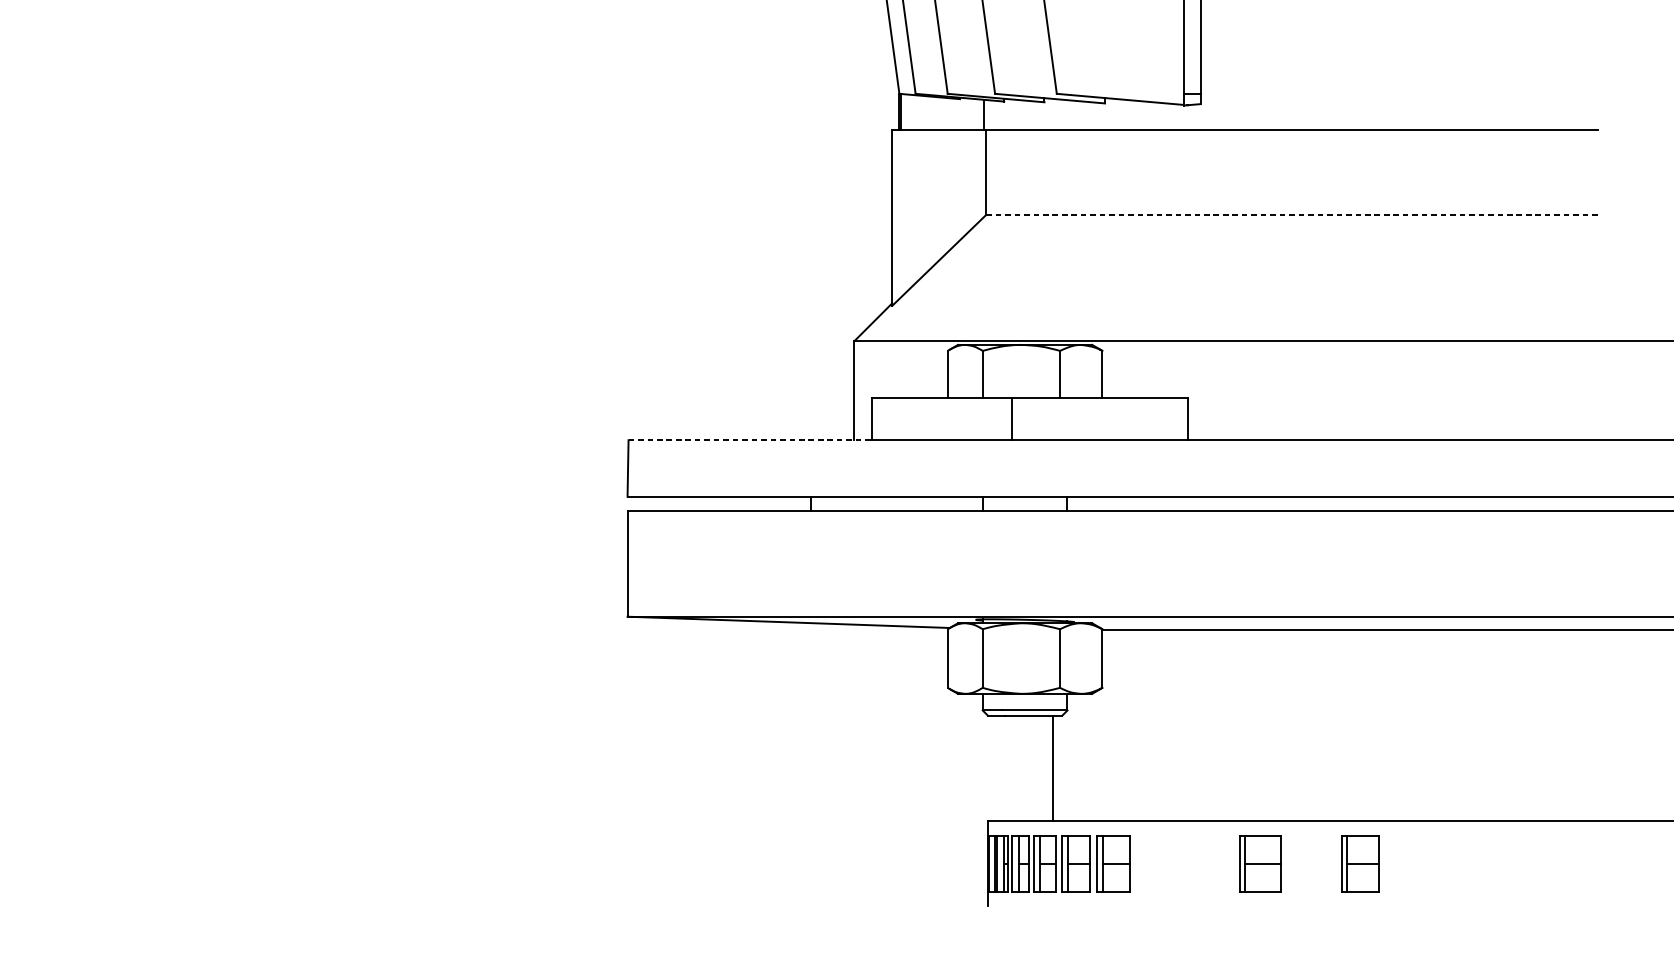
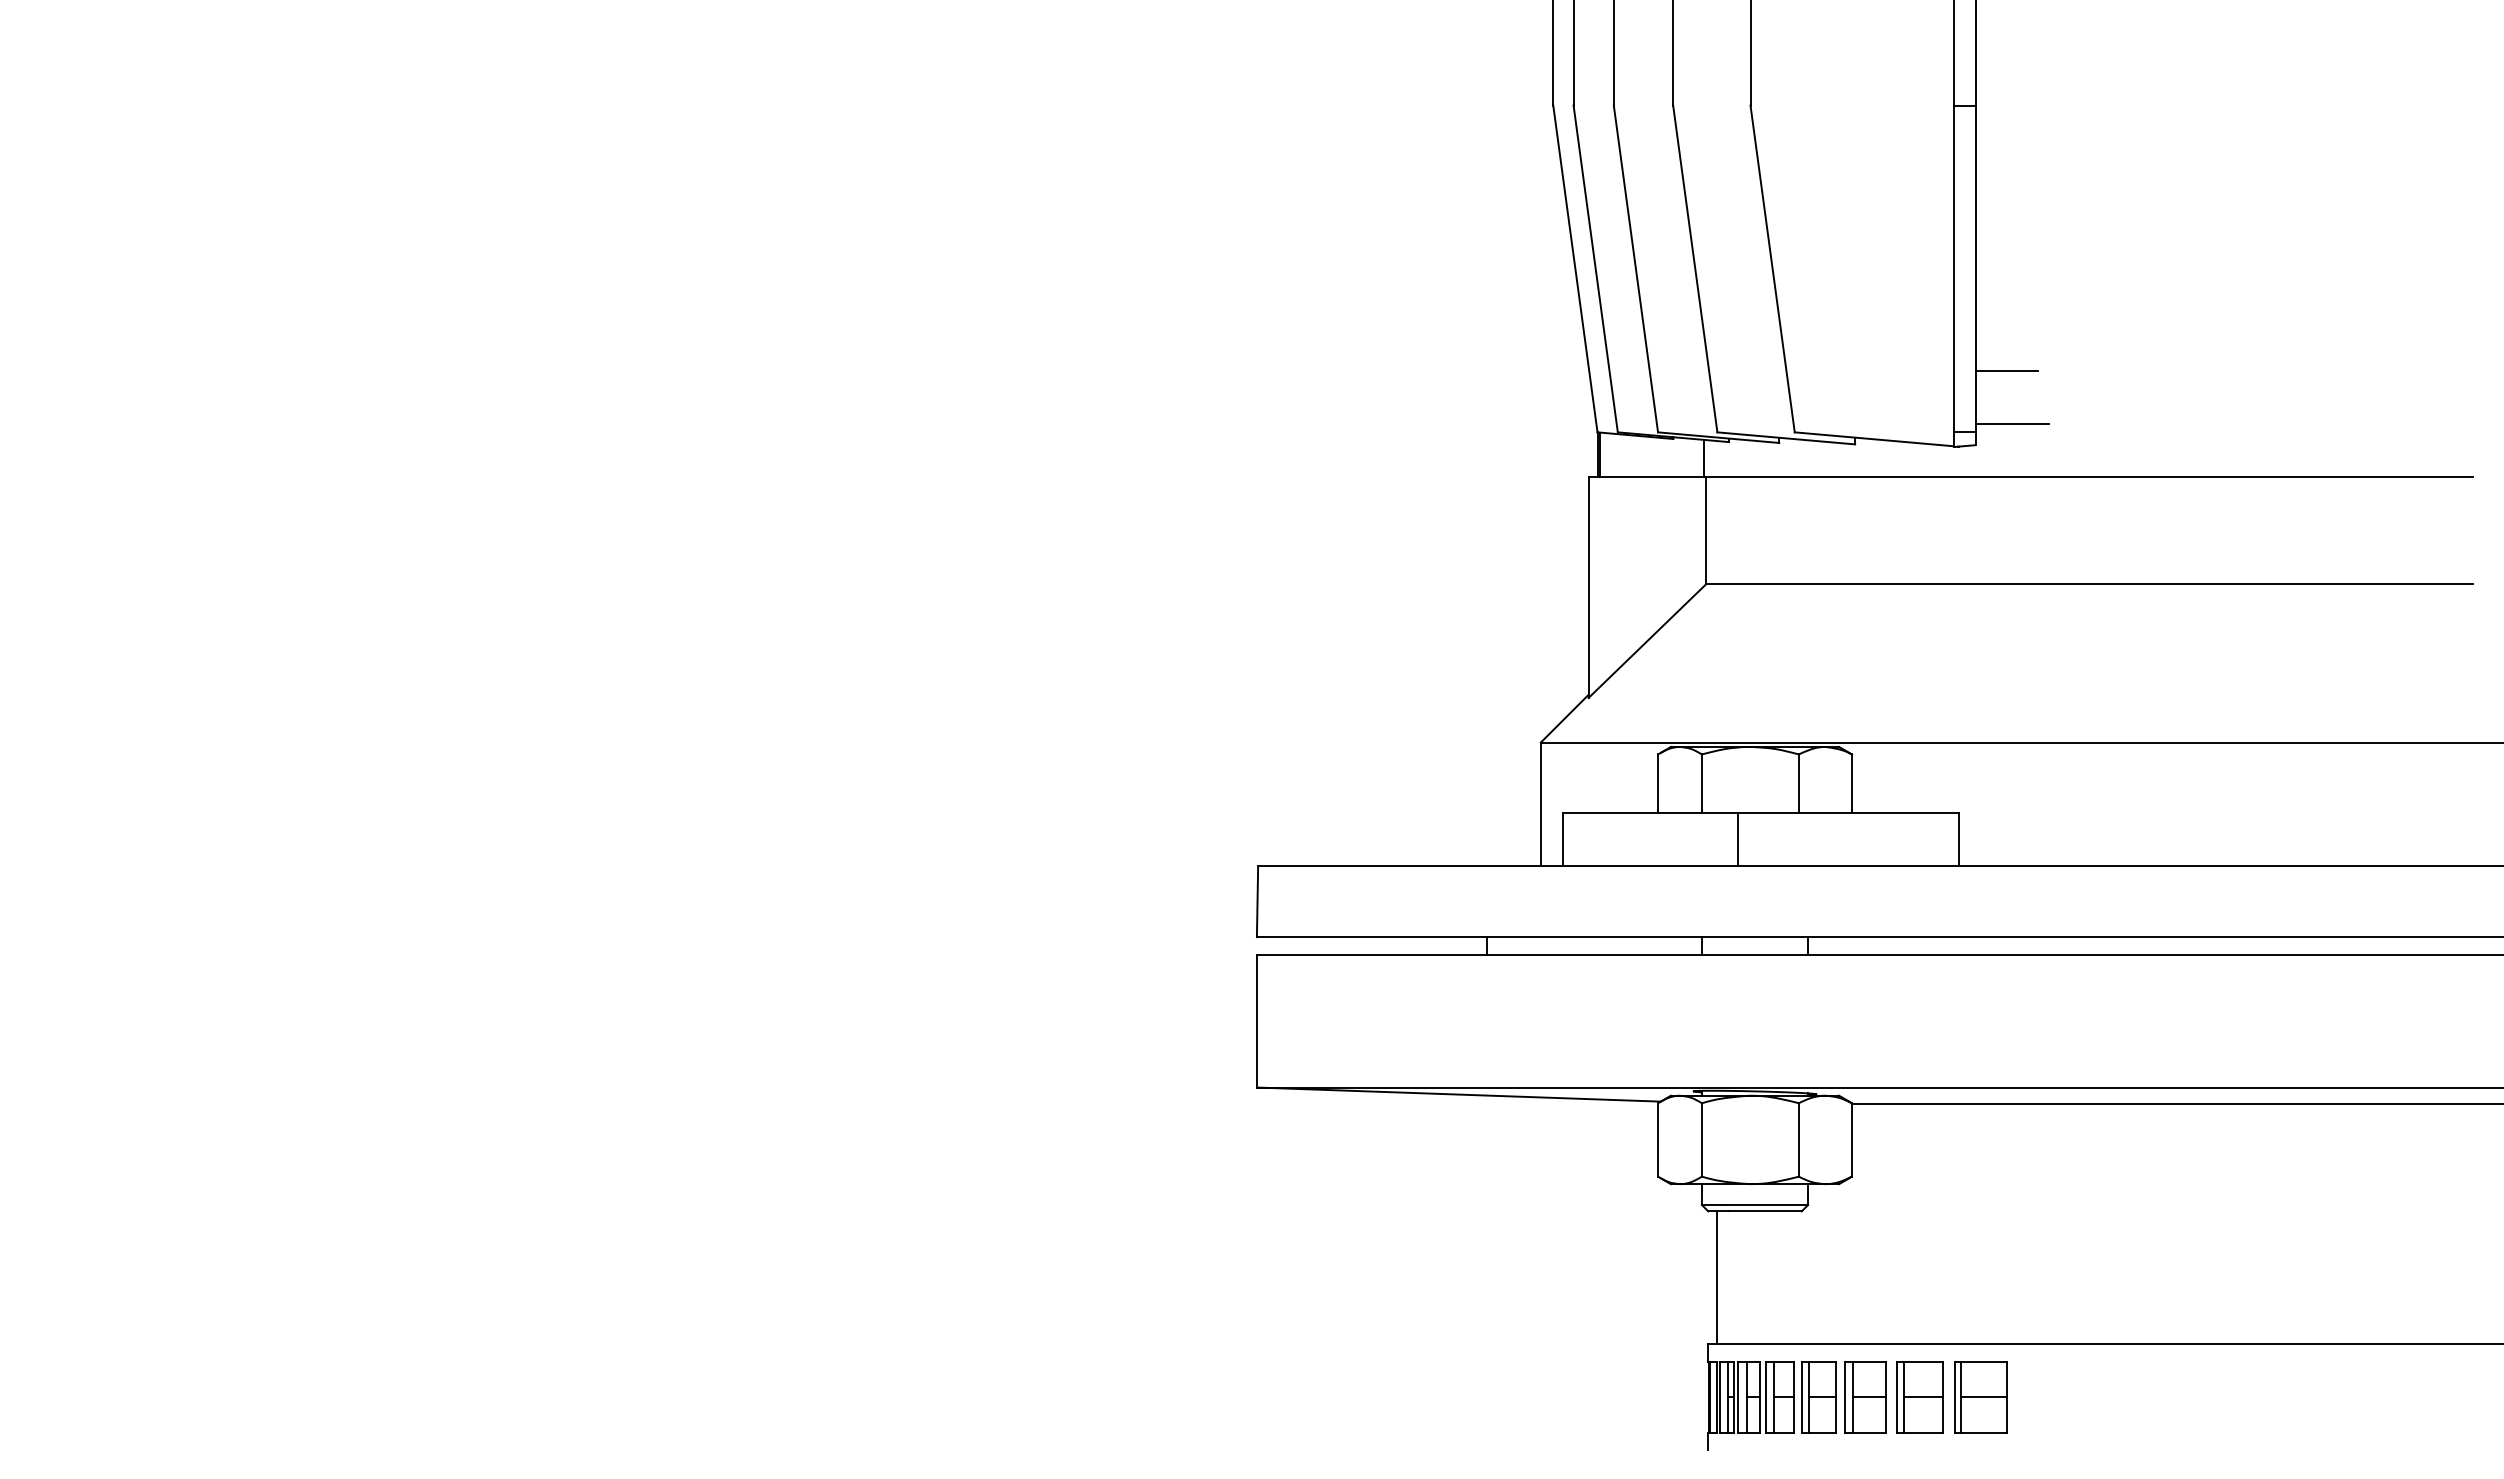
line: (1225, 44) -> (2006, 370), added
line: (1230, 87) -> (2012, 424), added
line: (1292, 215) -> (2089, 584), dashed -> solid
line: (750, 440) -> (1411, 866), dashed -> solid
line: (1052, 768) -> (1716, 1277), moved
part: (1260, 864) -> (1980, 1397), moved
part: (1359, 864) -> (1919, 1397), moved

